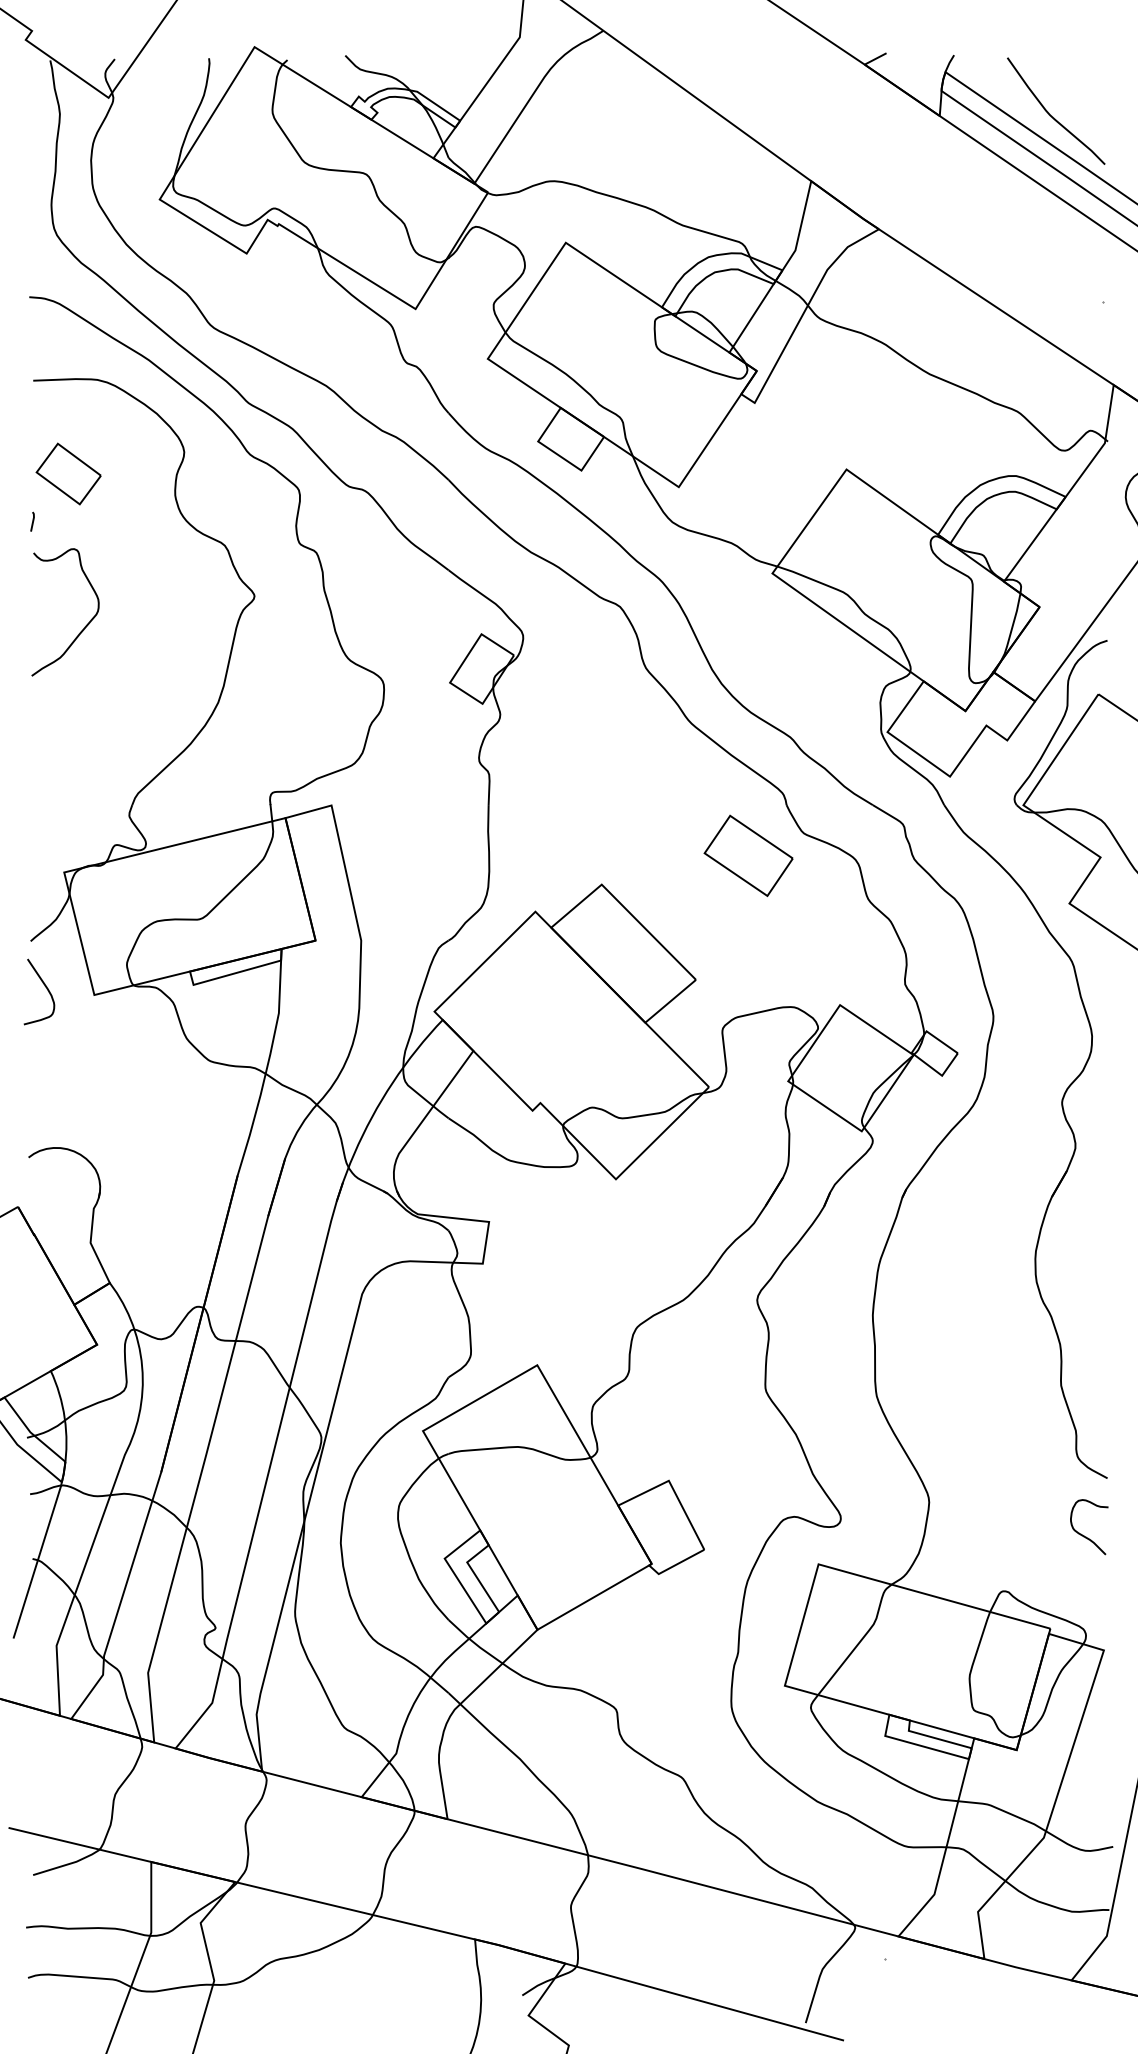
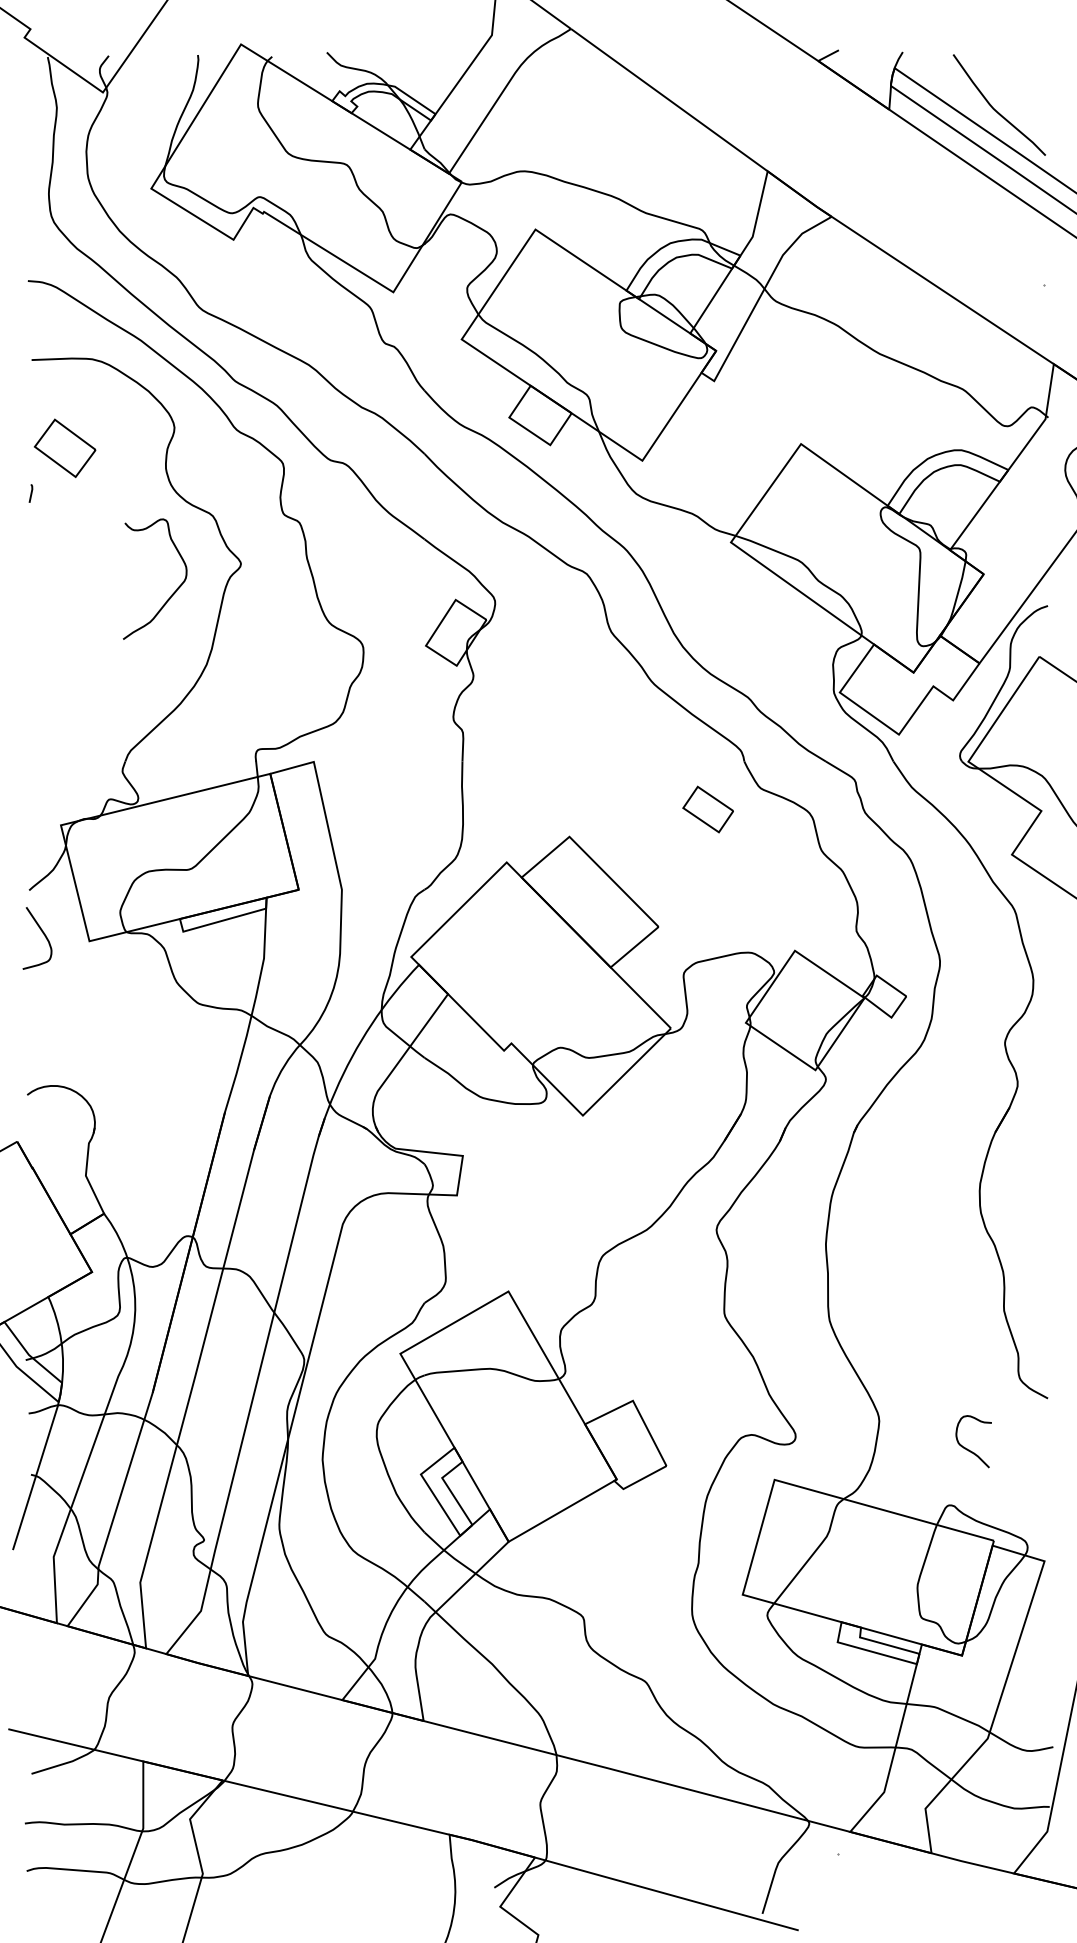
curve: (82, 628) -> (171, 594), moved
part: (747, 855) -> (707, 809), size x0.6
curve: (1084, 1535) -> (969, 1449), moved

